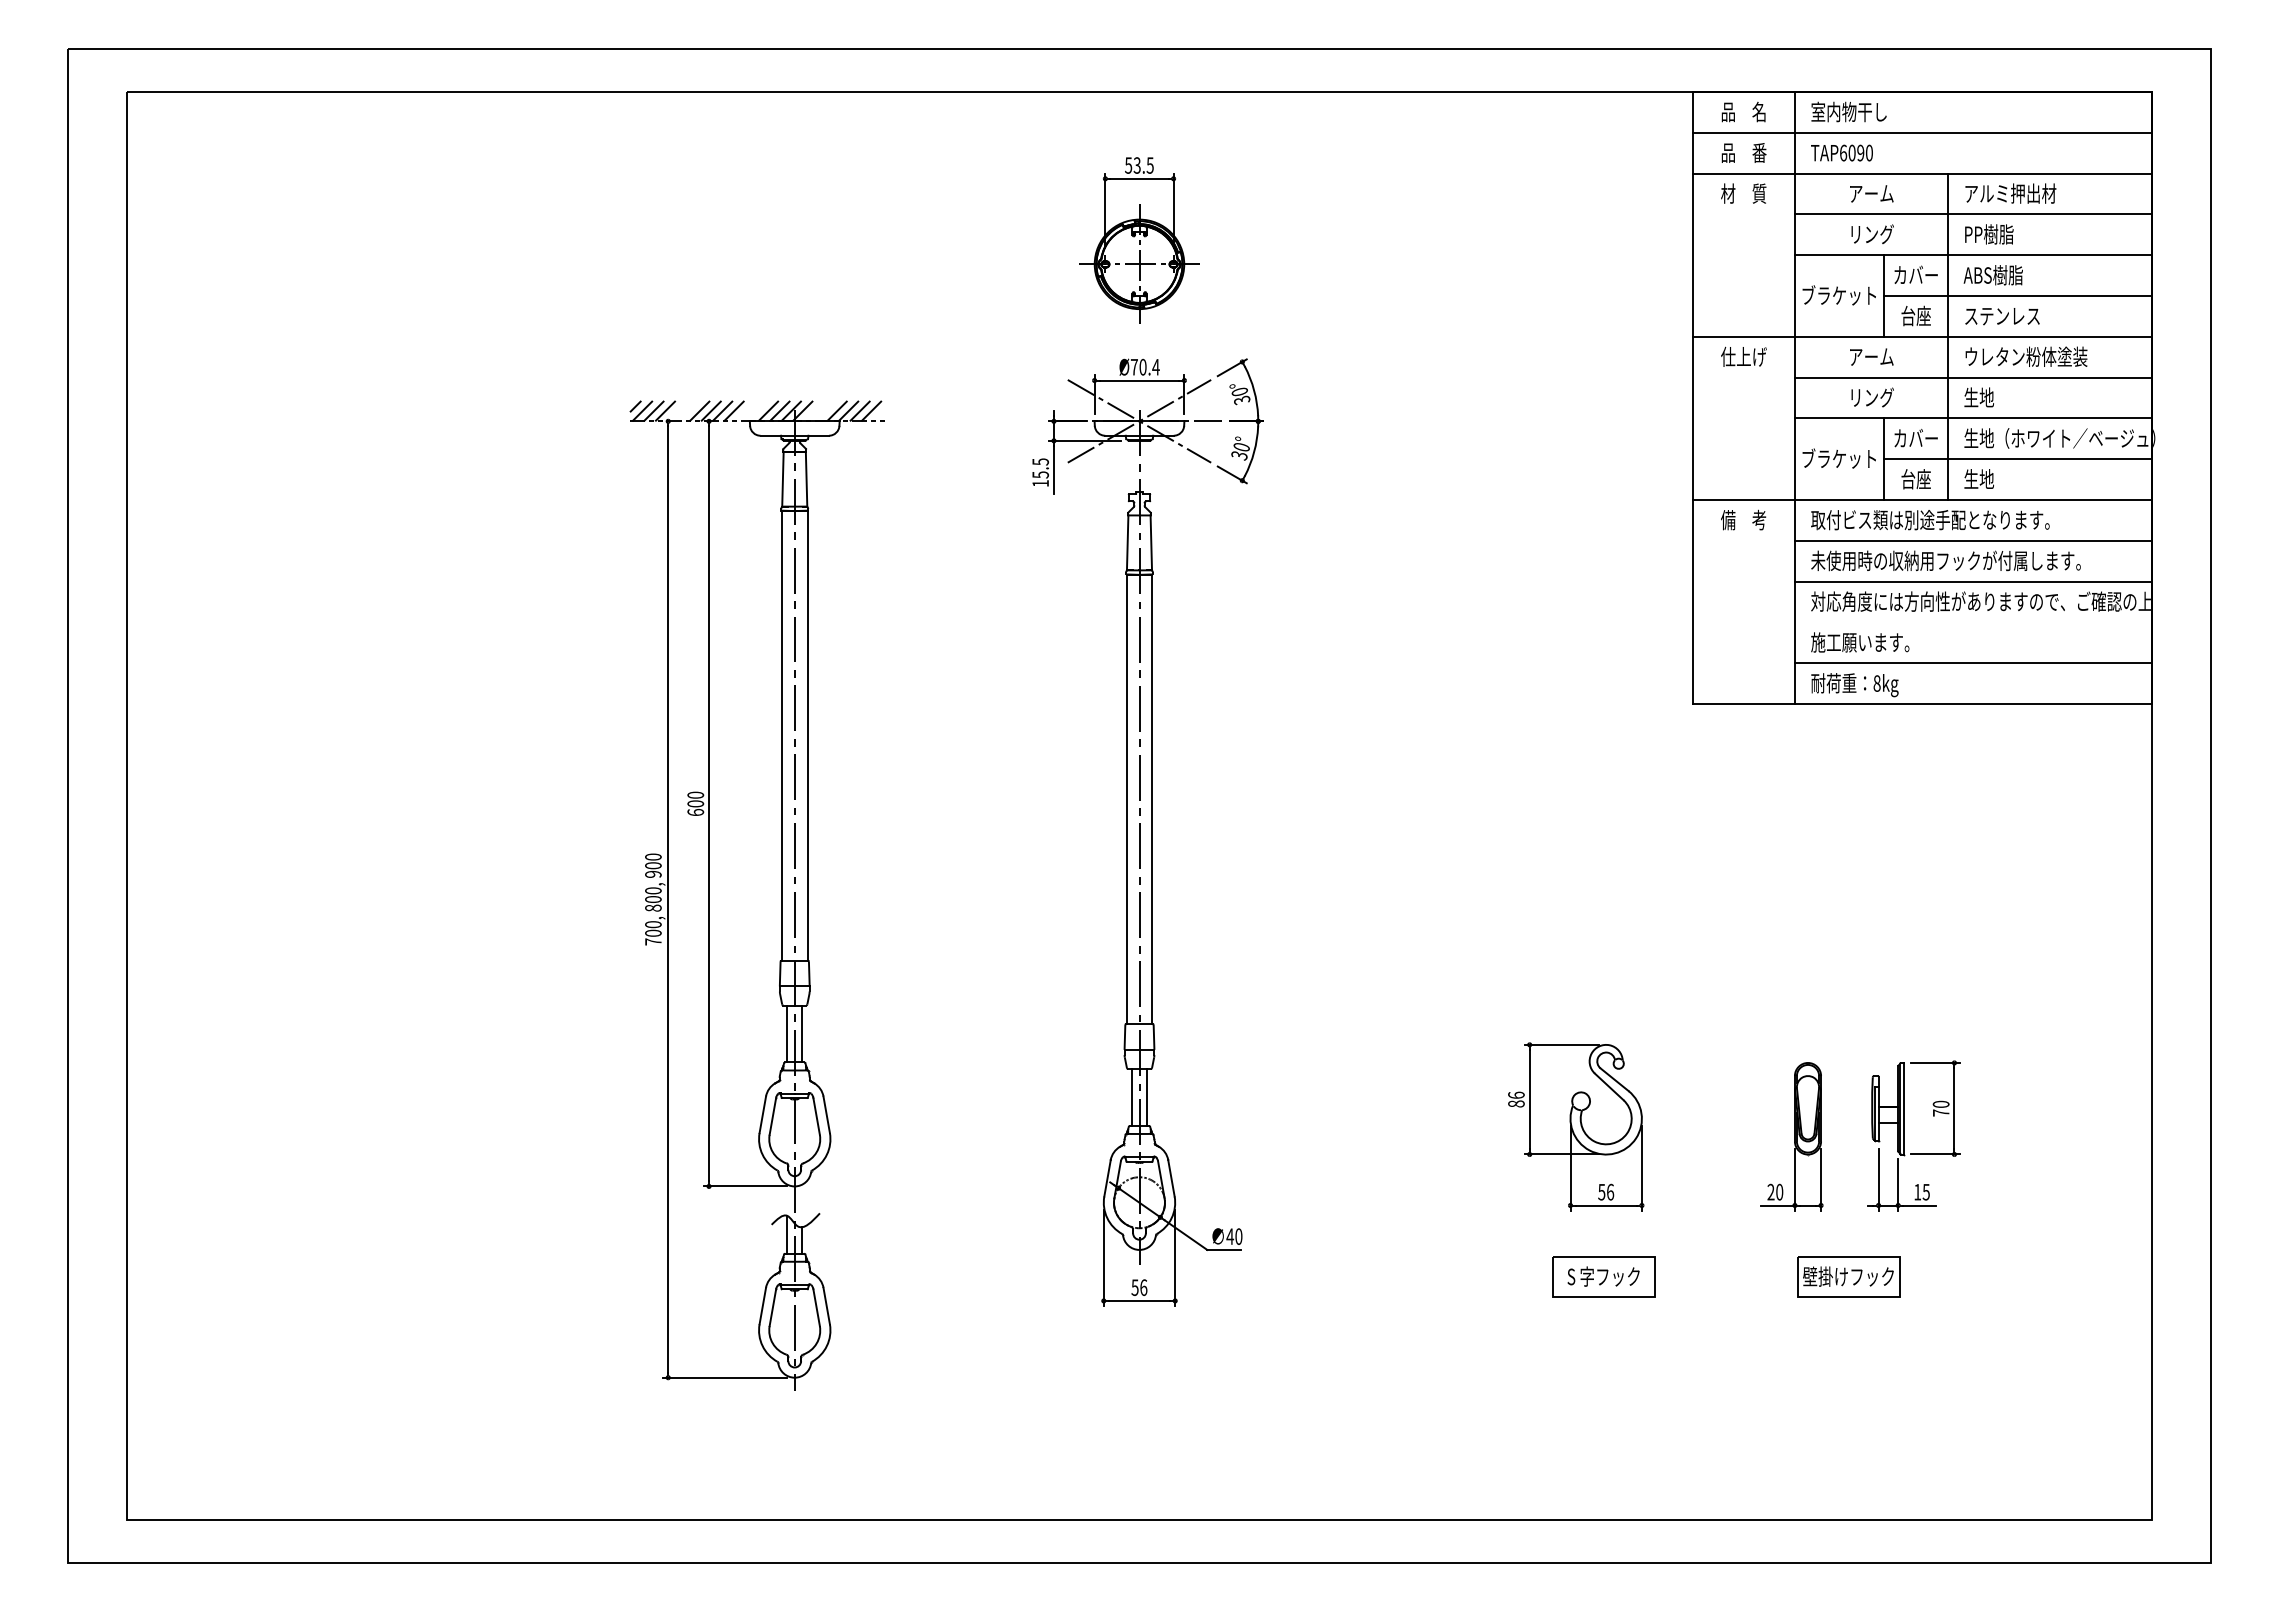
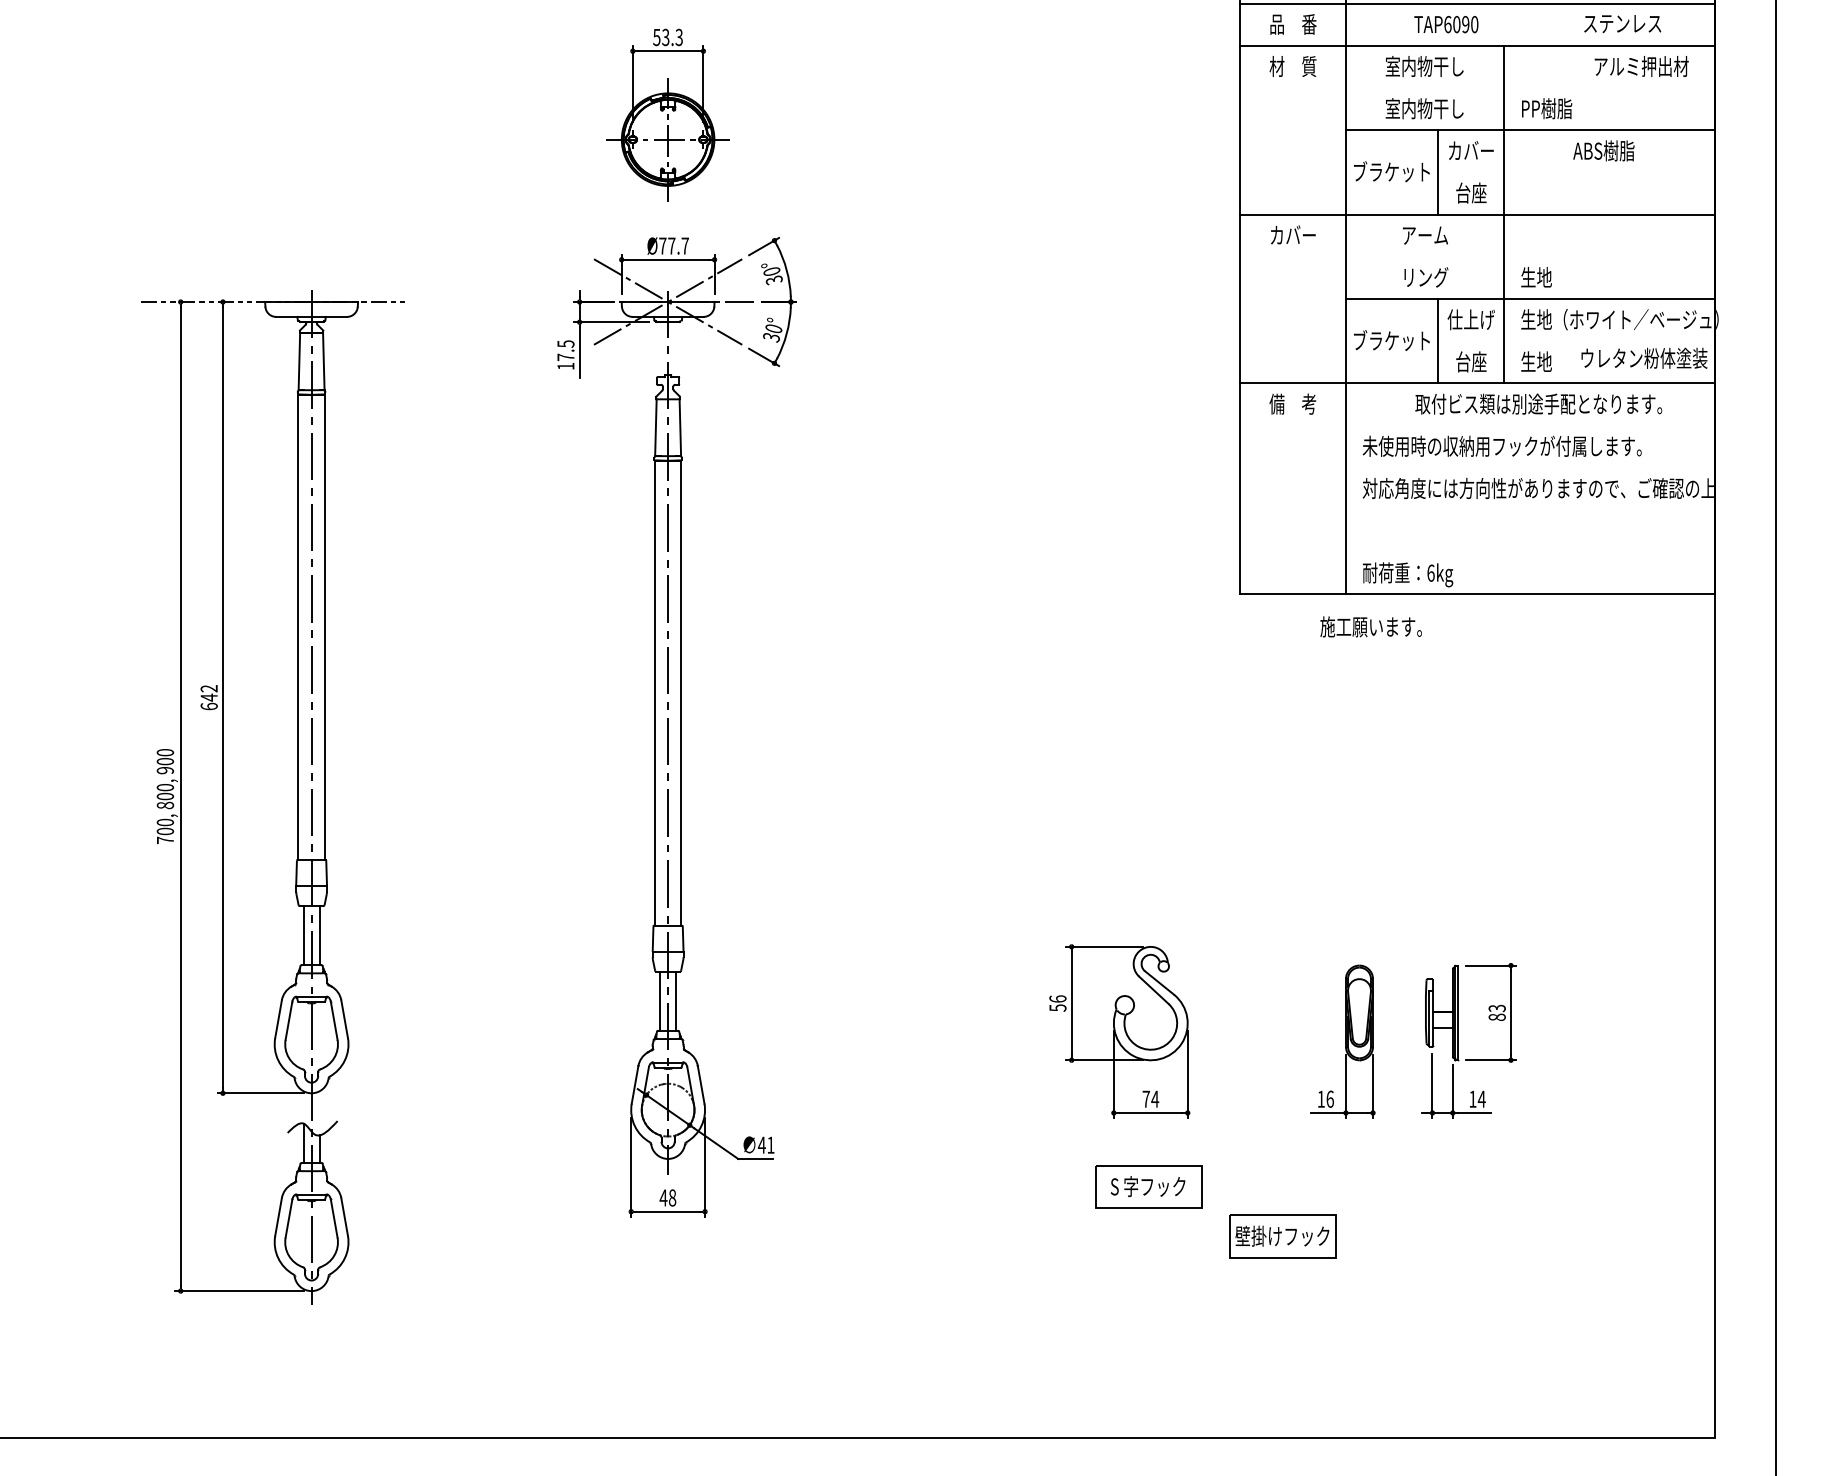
text: (1841, 152) -> (1445, 23), moved
text: (1150, 164) -> (679, 36), 53.5 -> 53.3
text: (1870, 193) -> (1424, 66), アーム -> 室内物干し
text: (2010, 193) -> (1641, 66), moved
line: (1972, 214) -> (1529, 88), removed
text: (1870, 234) -> (1424, 108), リング -> 室内物干し
text: (1992, 275) -> (1603, 151), moved
line: (2017, 295) -> (1576, 171), removed
text: (2002, 316) -> (1622, 23), moved
text: (1743, 356) -> (1292, 234), 仕上げ -> カバー
text: (2026, 356) -> (1644, 358), moved
text: (1149, 366) -> (678, 245), Ø70.4 -> Ø77.7
line: (1972, 377) -> (1529, 256), removed
hatch: (755, 410) -> (271, 290), removed
text: (1915, 438) -> (1470, 319), カバー -> 仕上げ
line: (2017, 459) -> (1576, 341), removed
text: (1040, 474) -> (565, 356), 15.5 -> 17.5
text: (1930, 520) -> (1538, 404), moved
line: (1972, 540) -> (1529, 425), removed
line: (1972, 581) -> (1529, 467), removed
text: (1860, 642) -> (1371, 626), moved
line: (1972, 663) -> (1529, 552), removed
text: (1876, 683) -> (1430, 573), 8kg -> 6kg
text: (695, 799) -> (208, 693), 600 -> 642
text: (1516, 1103) -> (1058, 1007), 86 -> 56
text: (1940, 1108) -> (1496, 1012), 70 -> 83
text: (1606, 1191) -> (1151, 1098), 56 -> 74
text: (1775, 1191) -> (1325, 1098), 20 -> 16
text: (1926, 1192) -> (1482, 1099), 15 -> 14
text: (1238, 1236) -> (770, 1145), 40 -> 41
part: (1848, 1276) -> (1282, 1236), moved
text: (1139, 1287) -> (668, 1197), 56 -> 48

